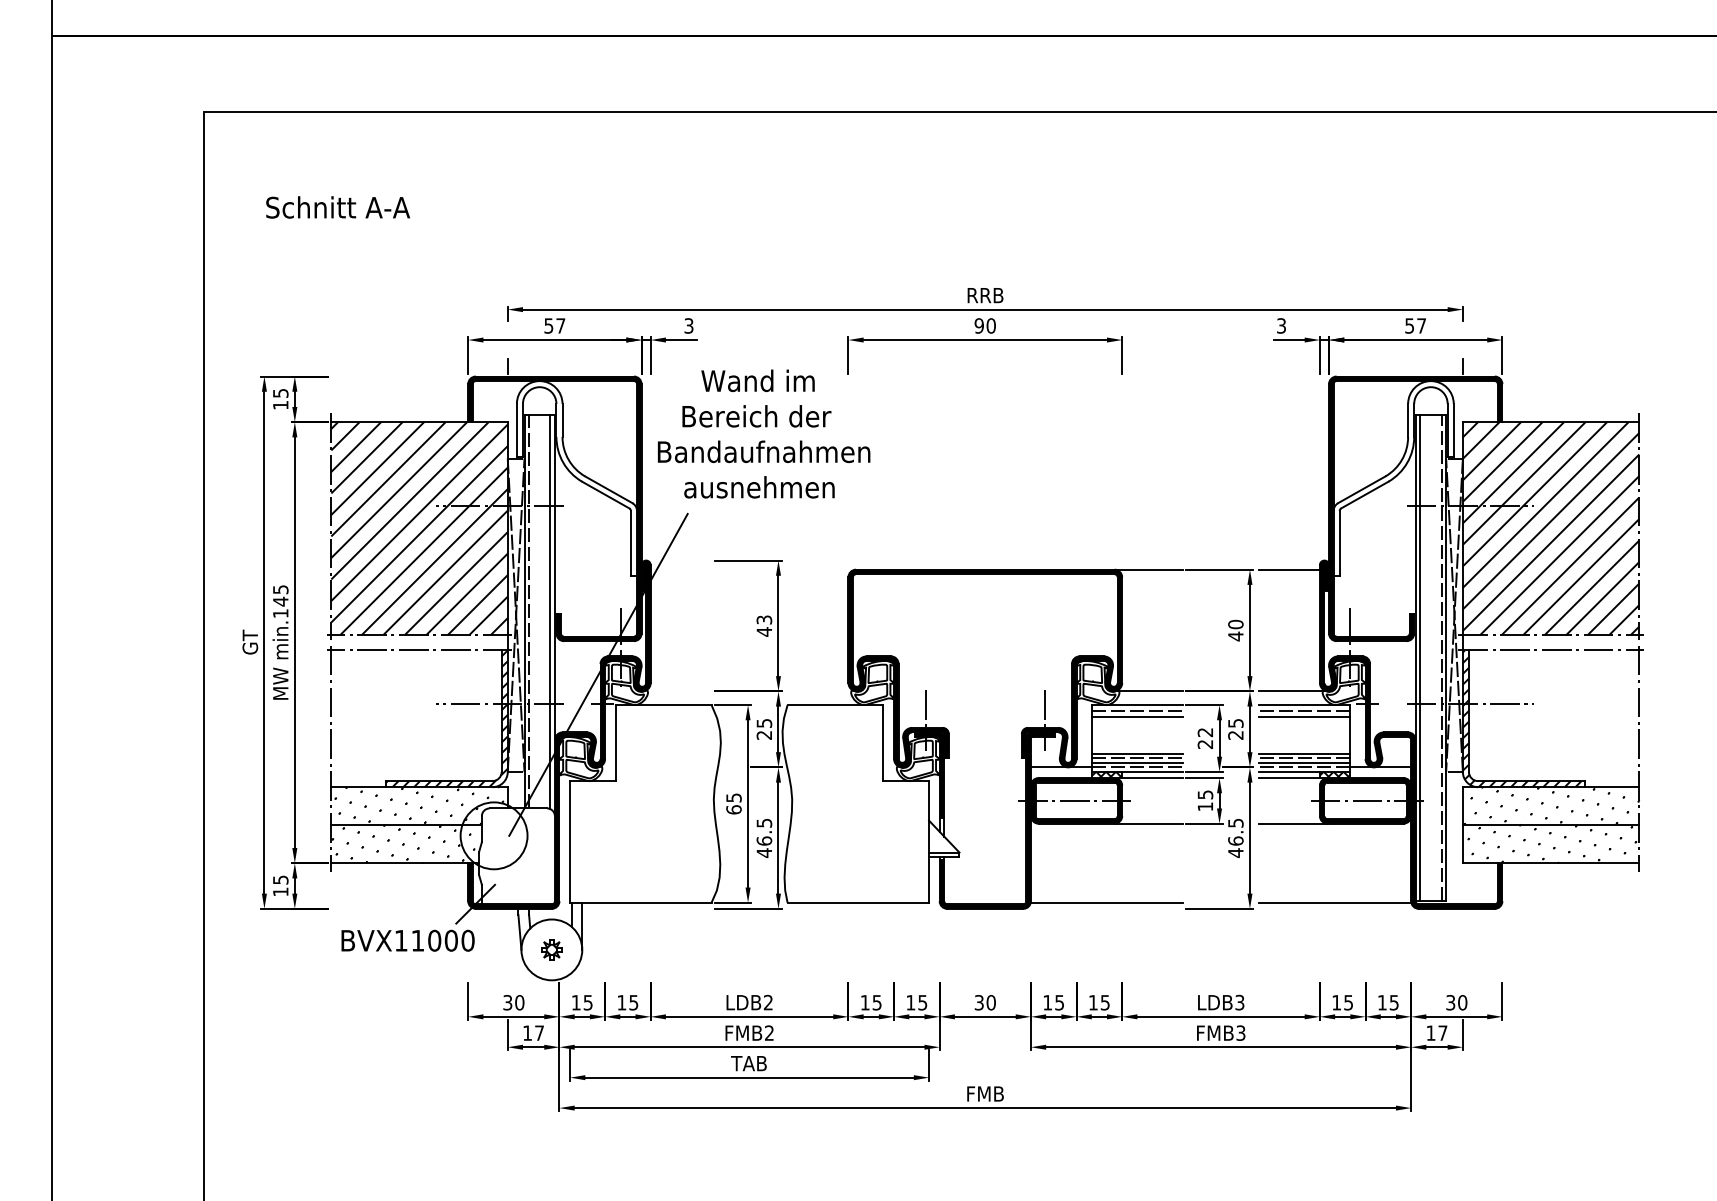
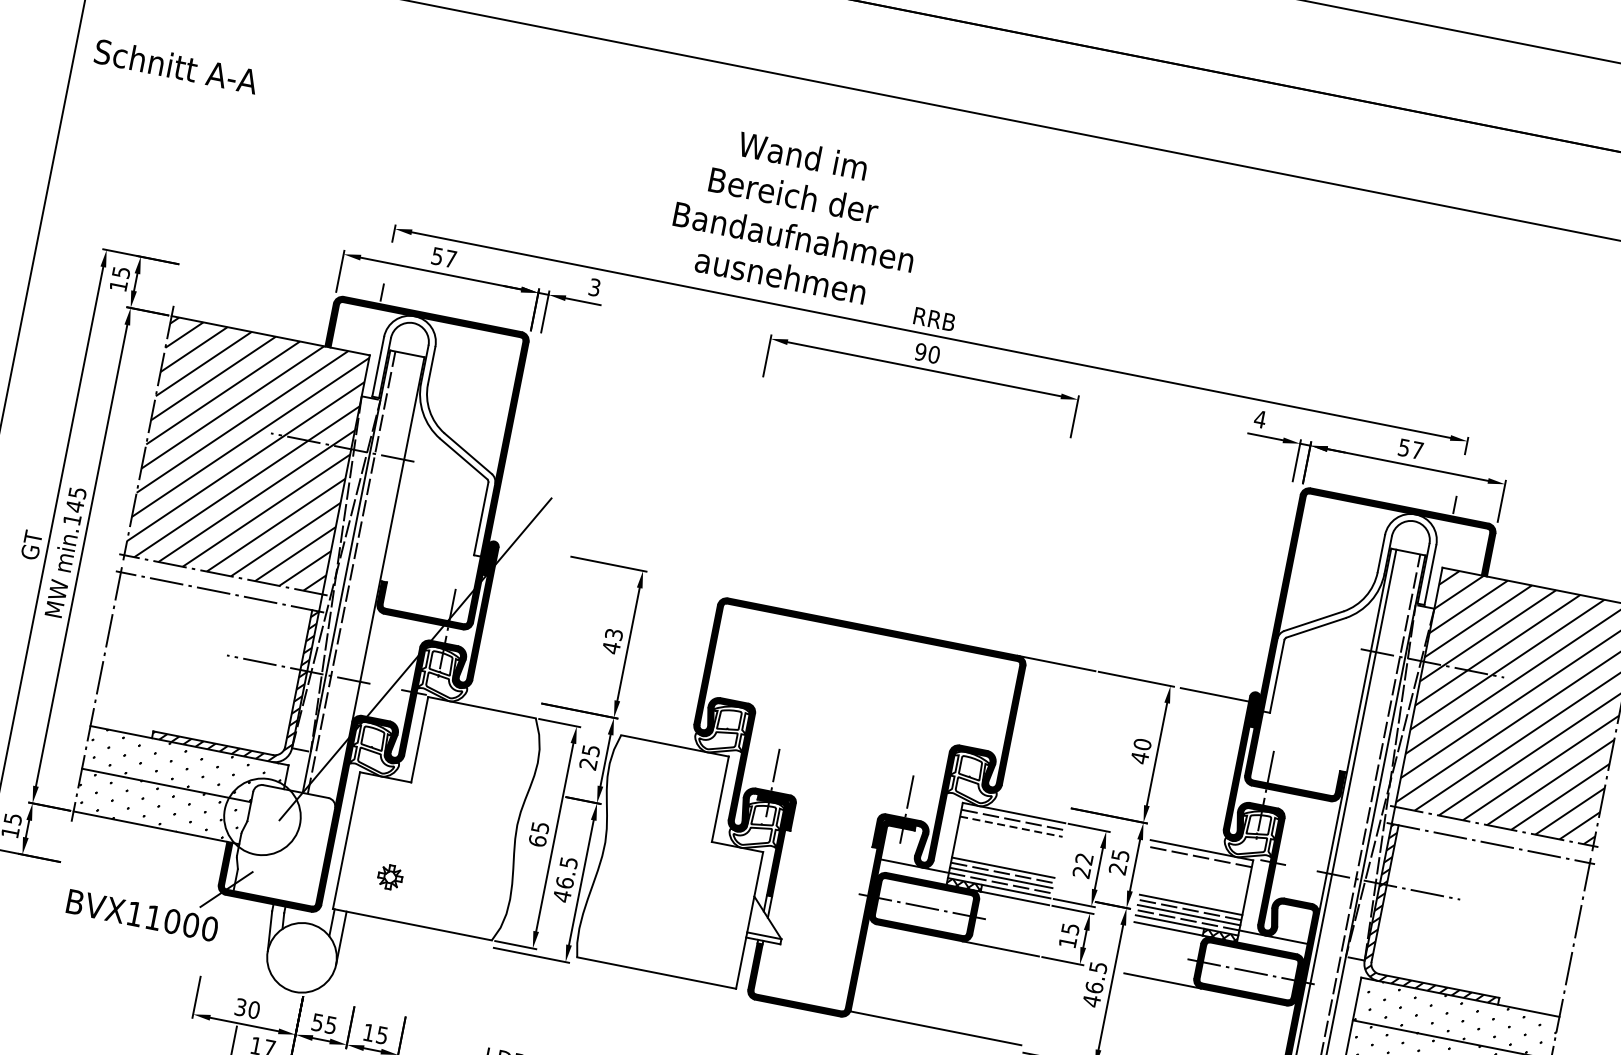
text: (337, 207) -> (175, 66), moved
text: (1281, 325) -> (1260, 418), 3 -> 4
text: (764, 433) -> (798, 216), moved
line: (550, 611) -> (375, 577), removed
line: (1148, 691) -> (1029, 800), removed
line: (1293, 691) -> (1192, 832), removed
line: (1137, 717) -> (1011, 827), solid -> dashed
line: (1304, 717) -> (1198, 864), removed
part: (551, 949) -> (389, 876), moved
text: (575, 1002) -> (316, 1022), 15 -> 55

